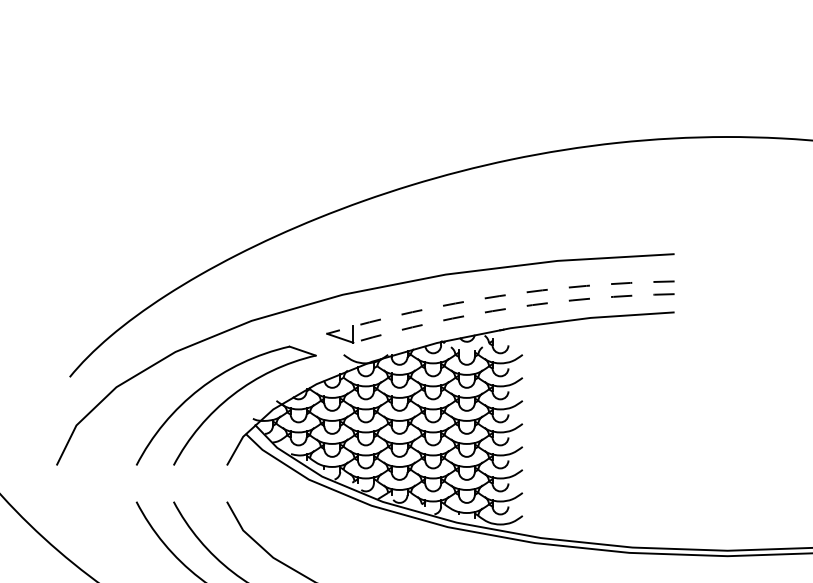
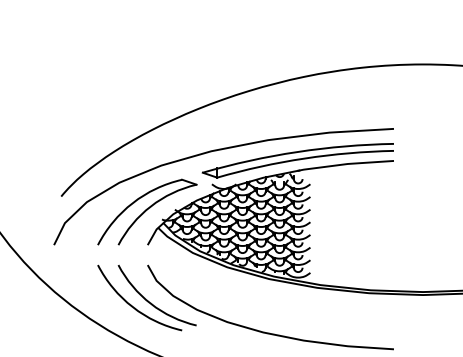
arc: (499, 297) -> (297, 152), dashed -> solid
arc: (511, 307) -> (304, 158), dashed -> solid

